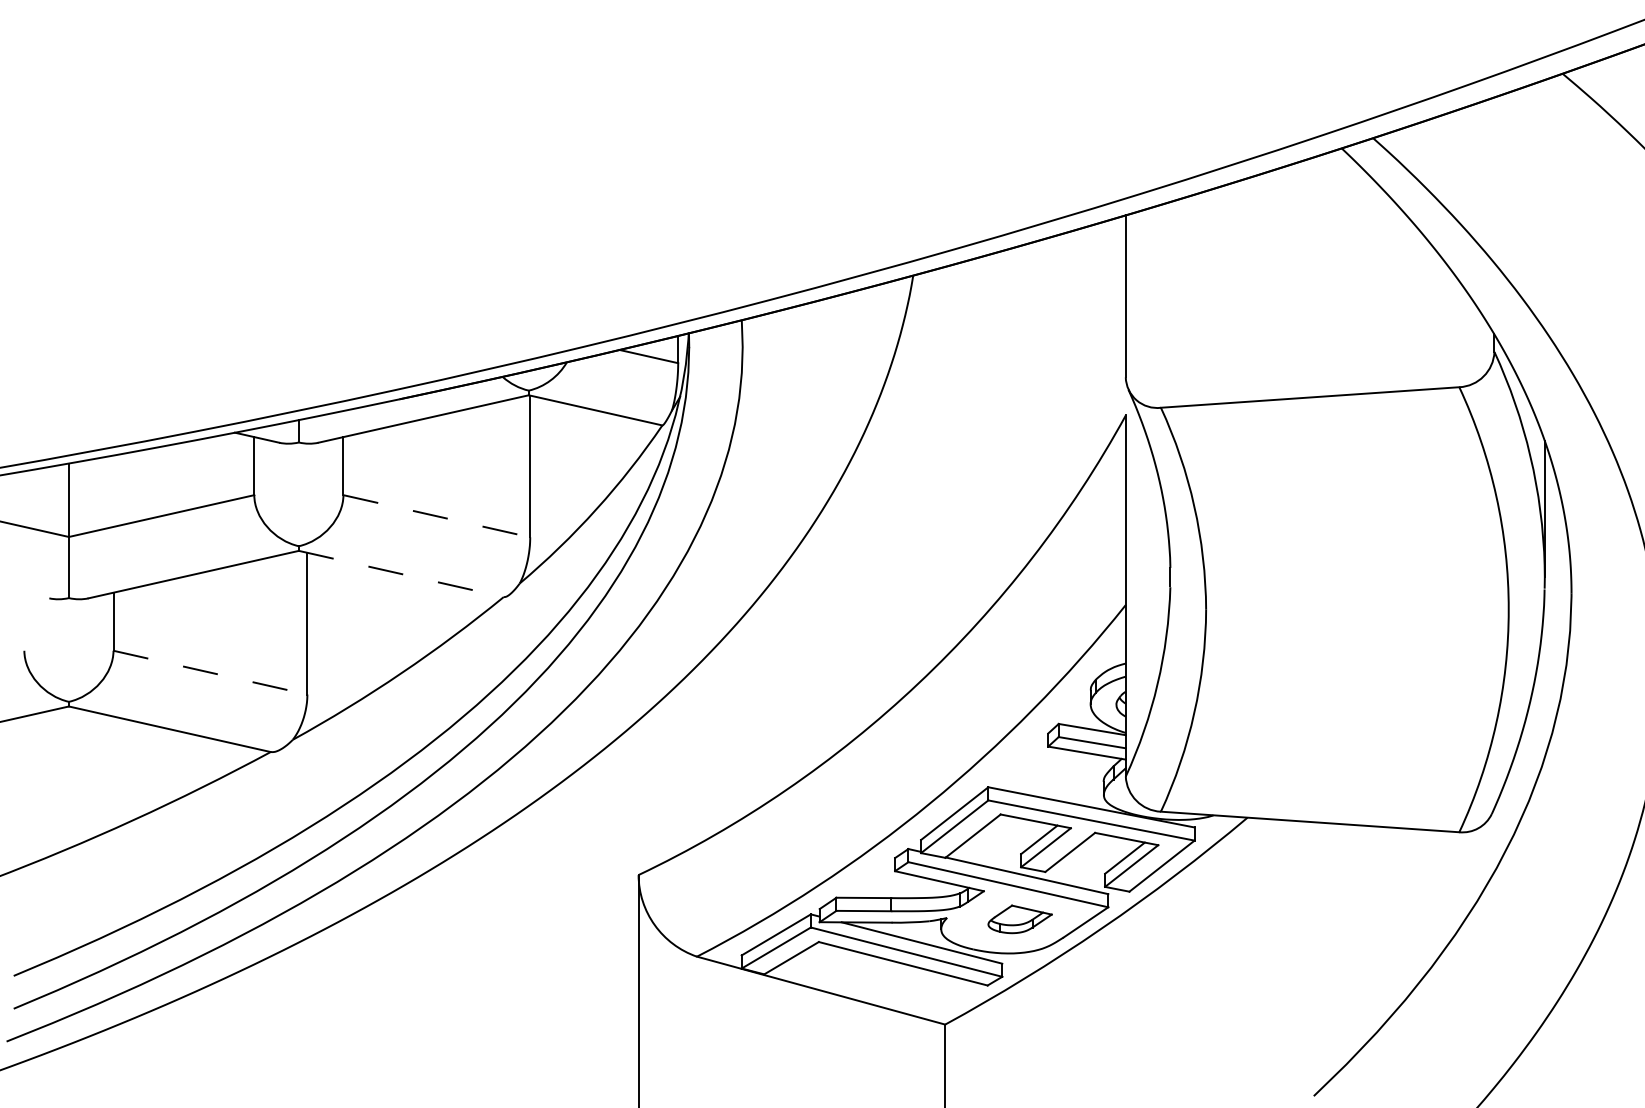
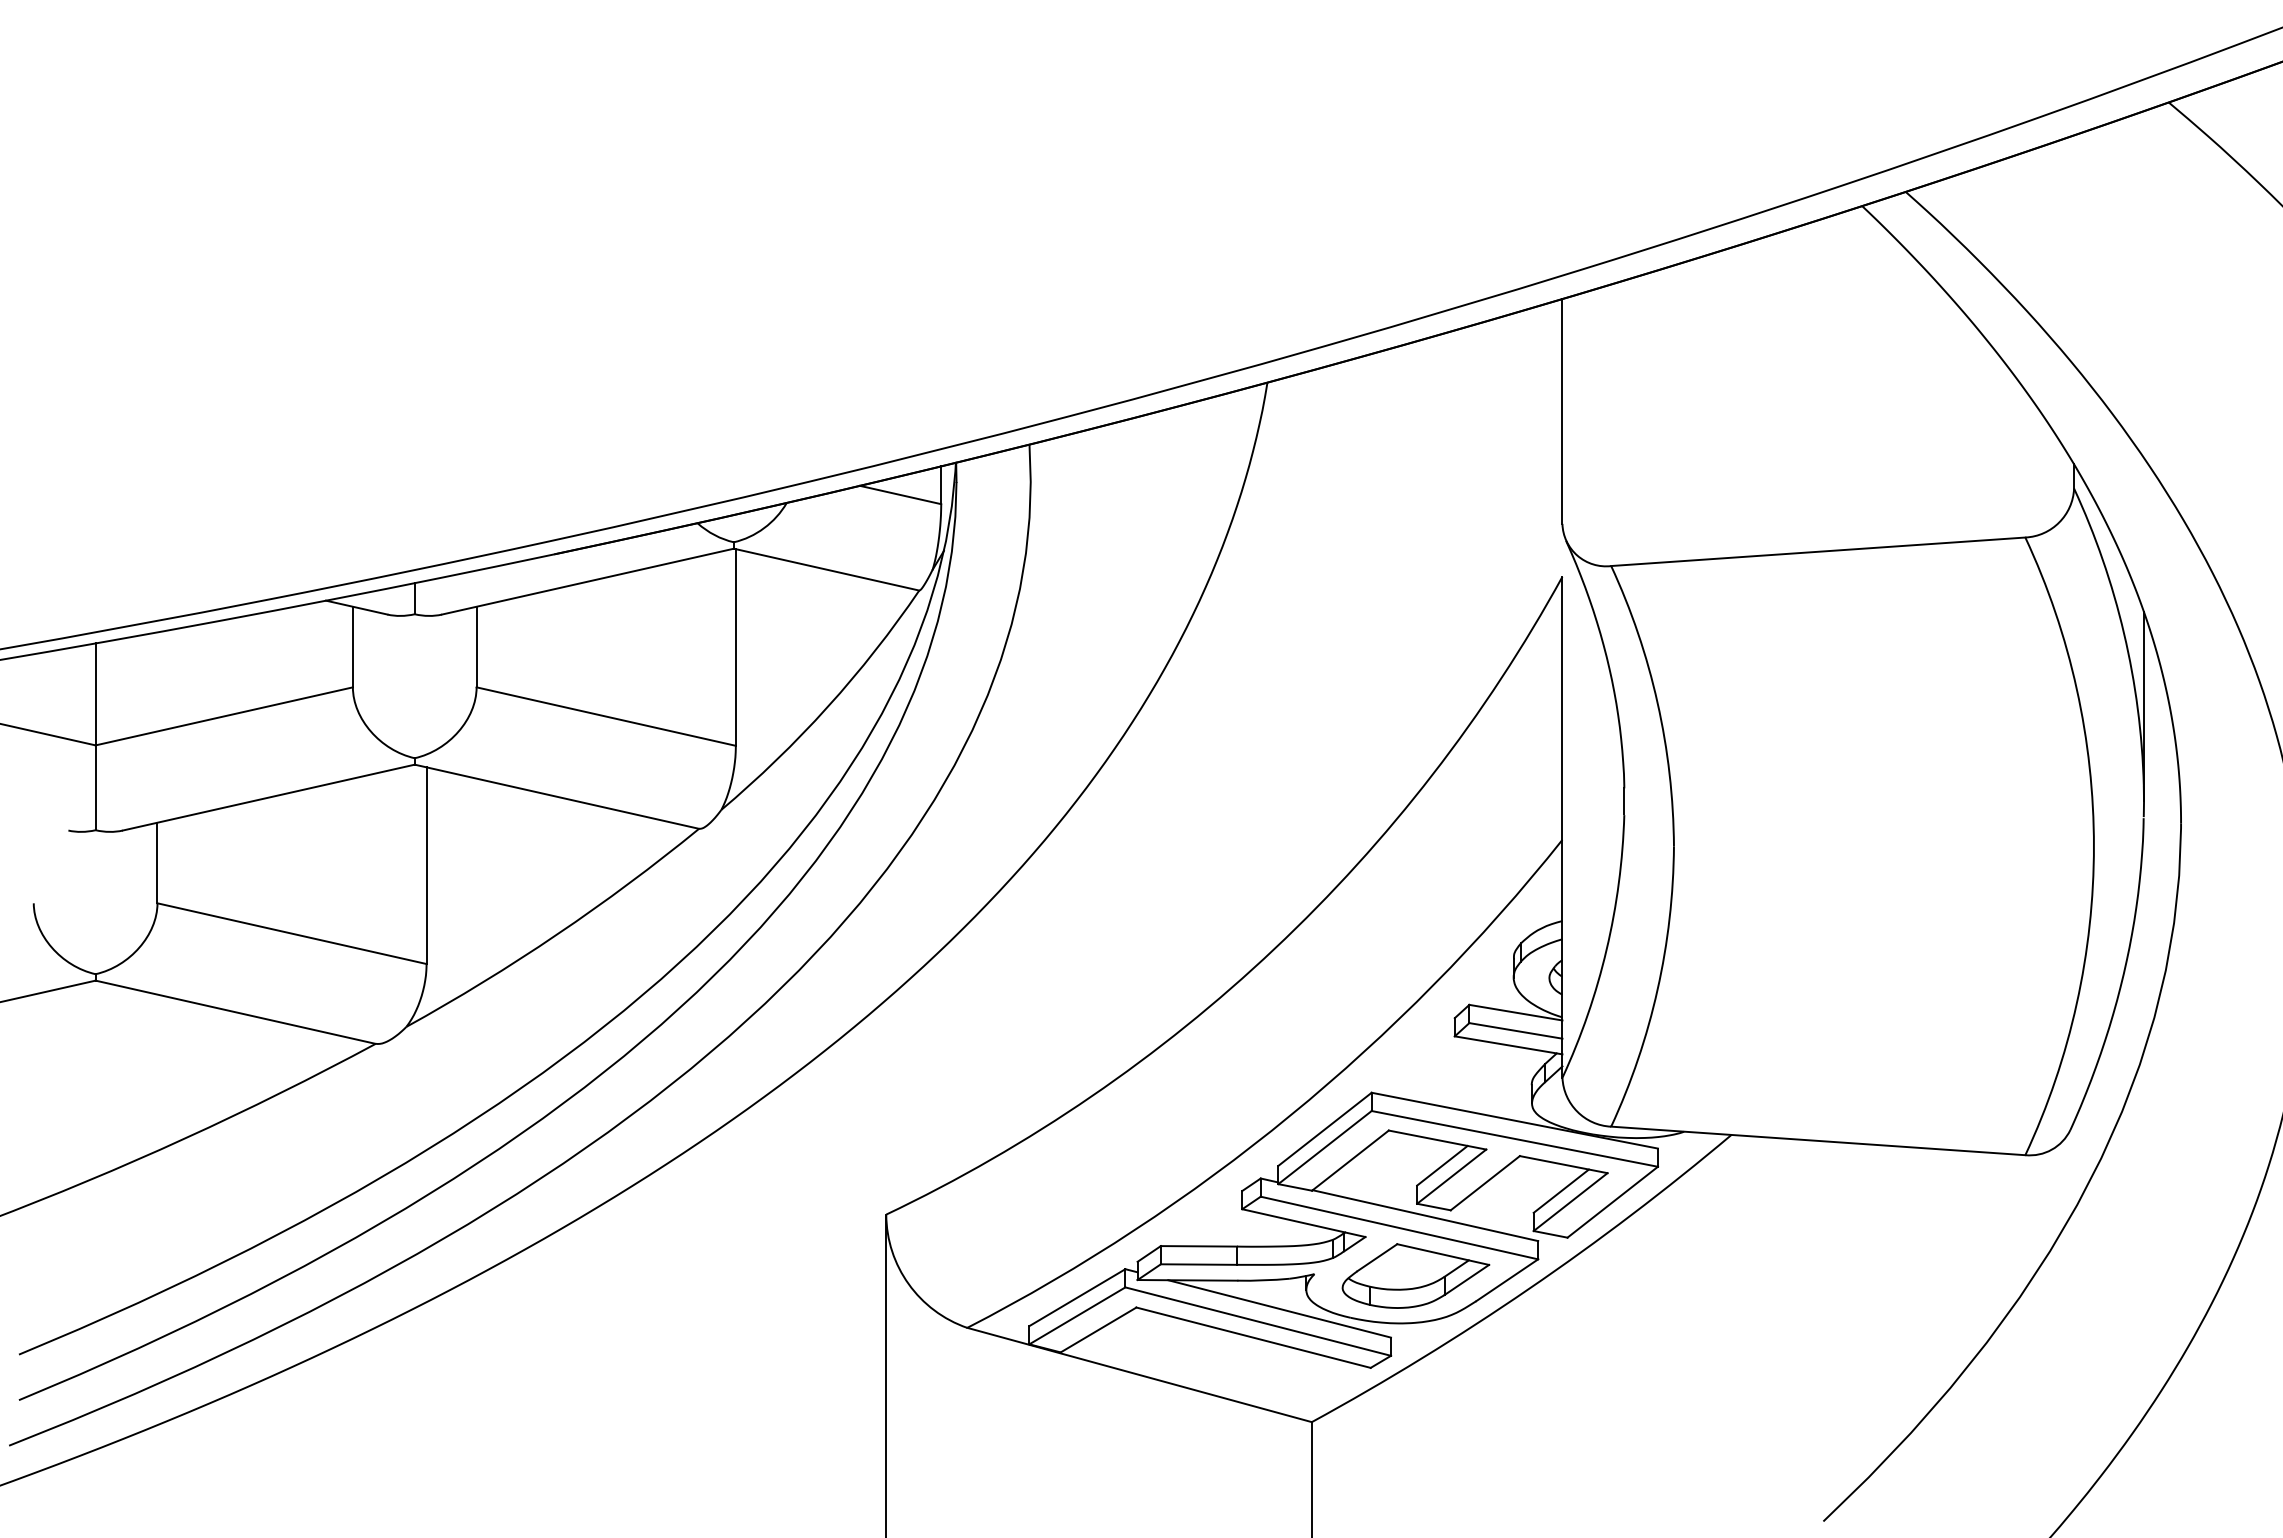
line: (436, 516) -> (605, 716), dashed -> solid
line: (401, 573) -> (557, 796), dashed -> solid
line: (210, 672) -> (292, 933), dashed -> solid
part: (1019, 919) -> (1414, 1276), size x1.67

